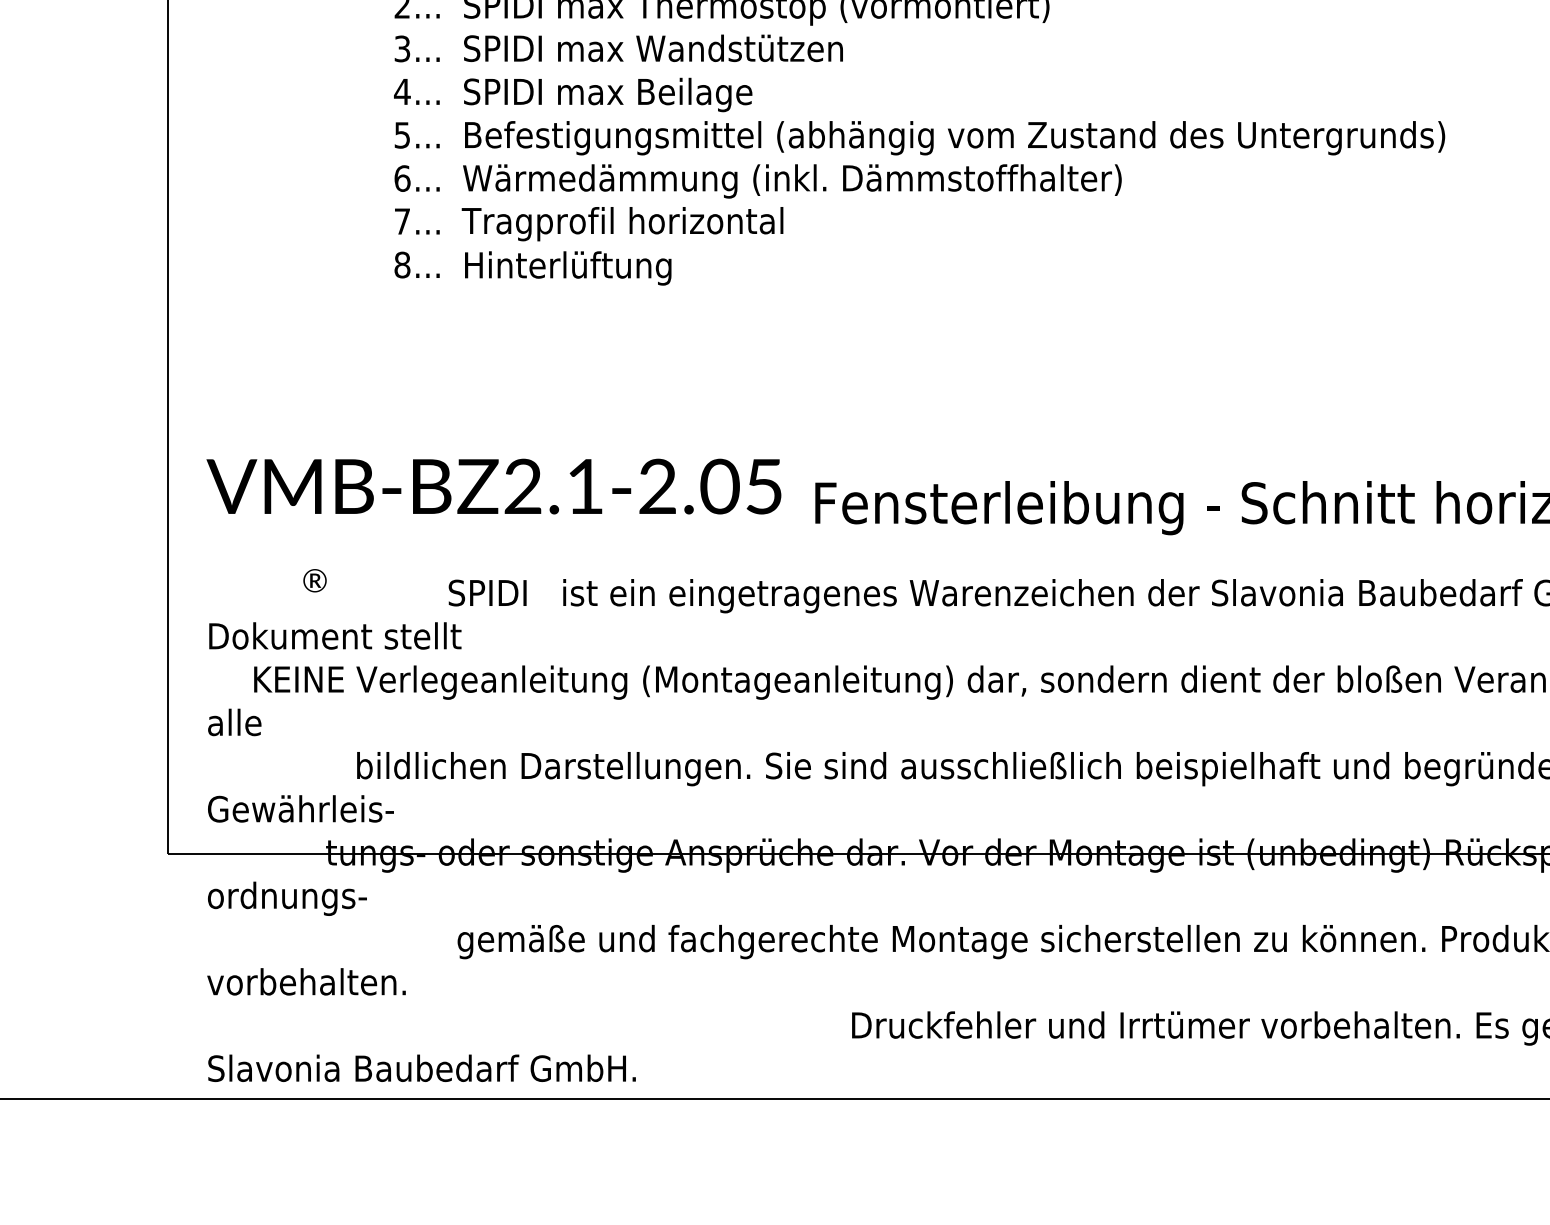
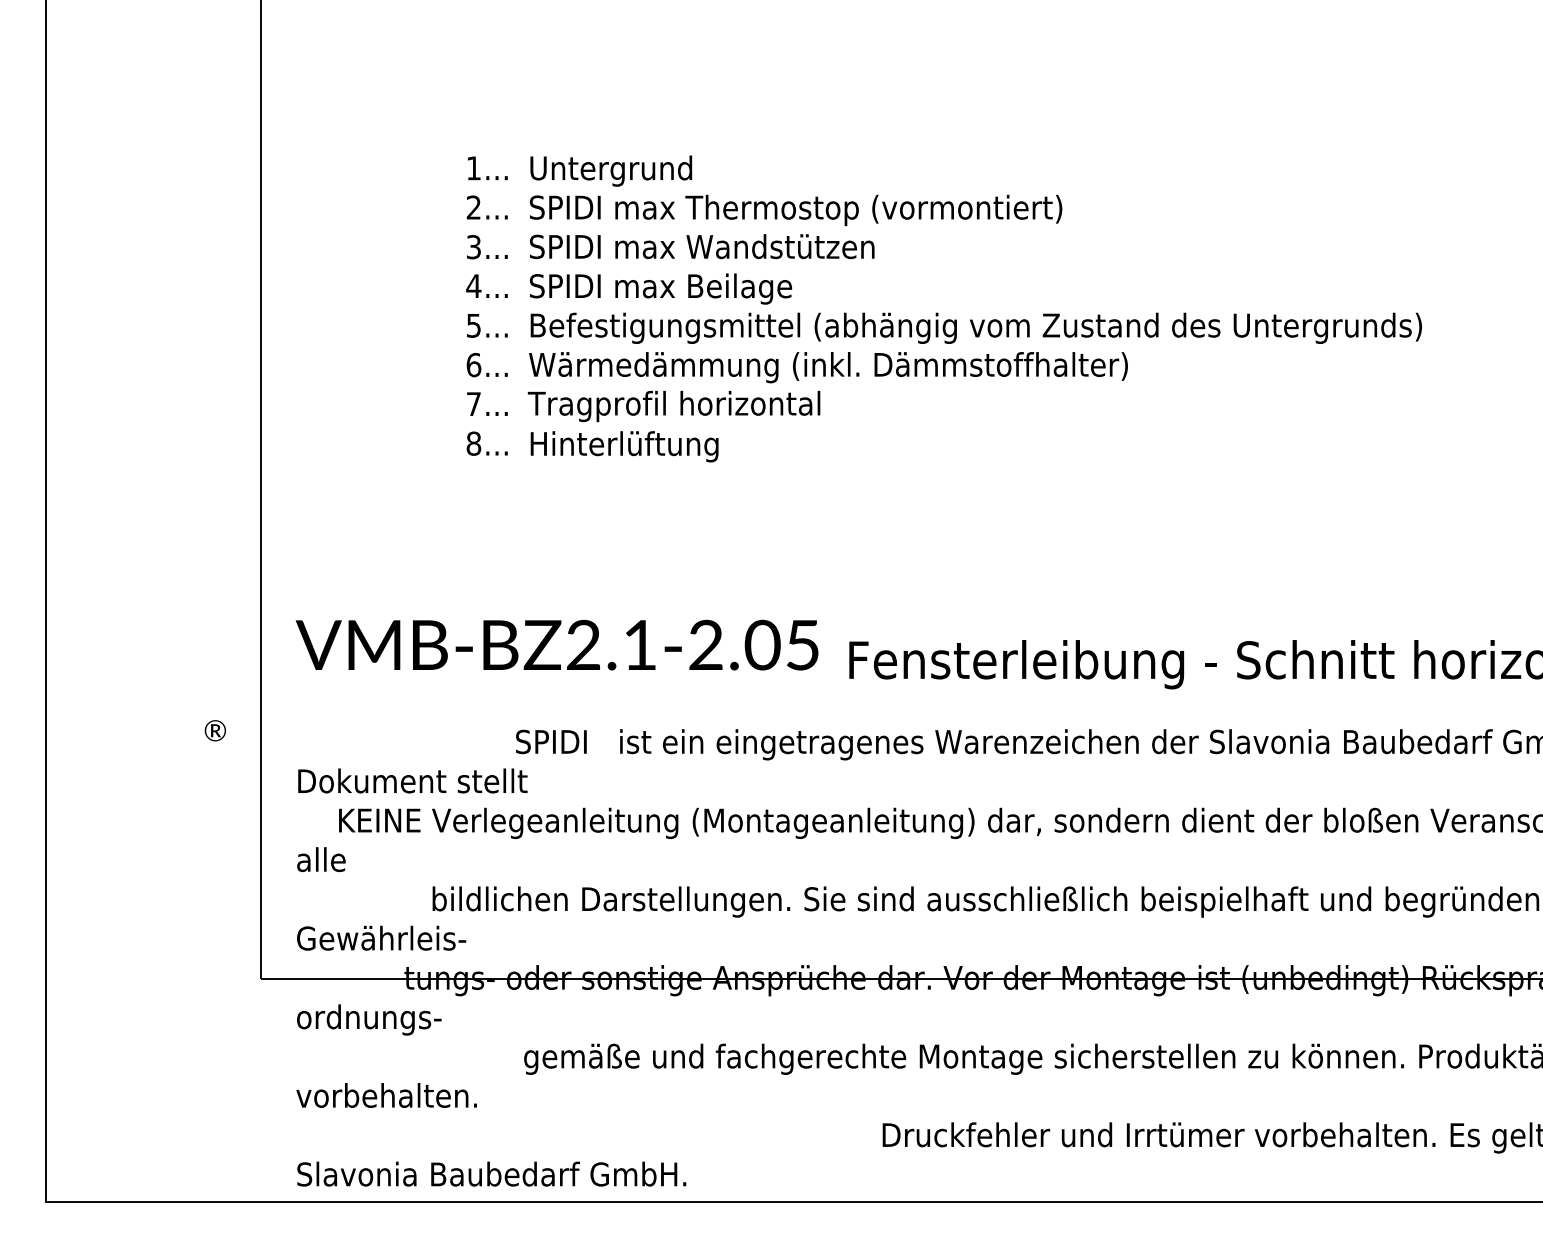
text: (314, 580) -> (214, 730), moved

